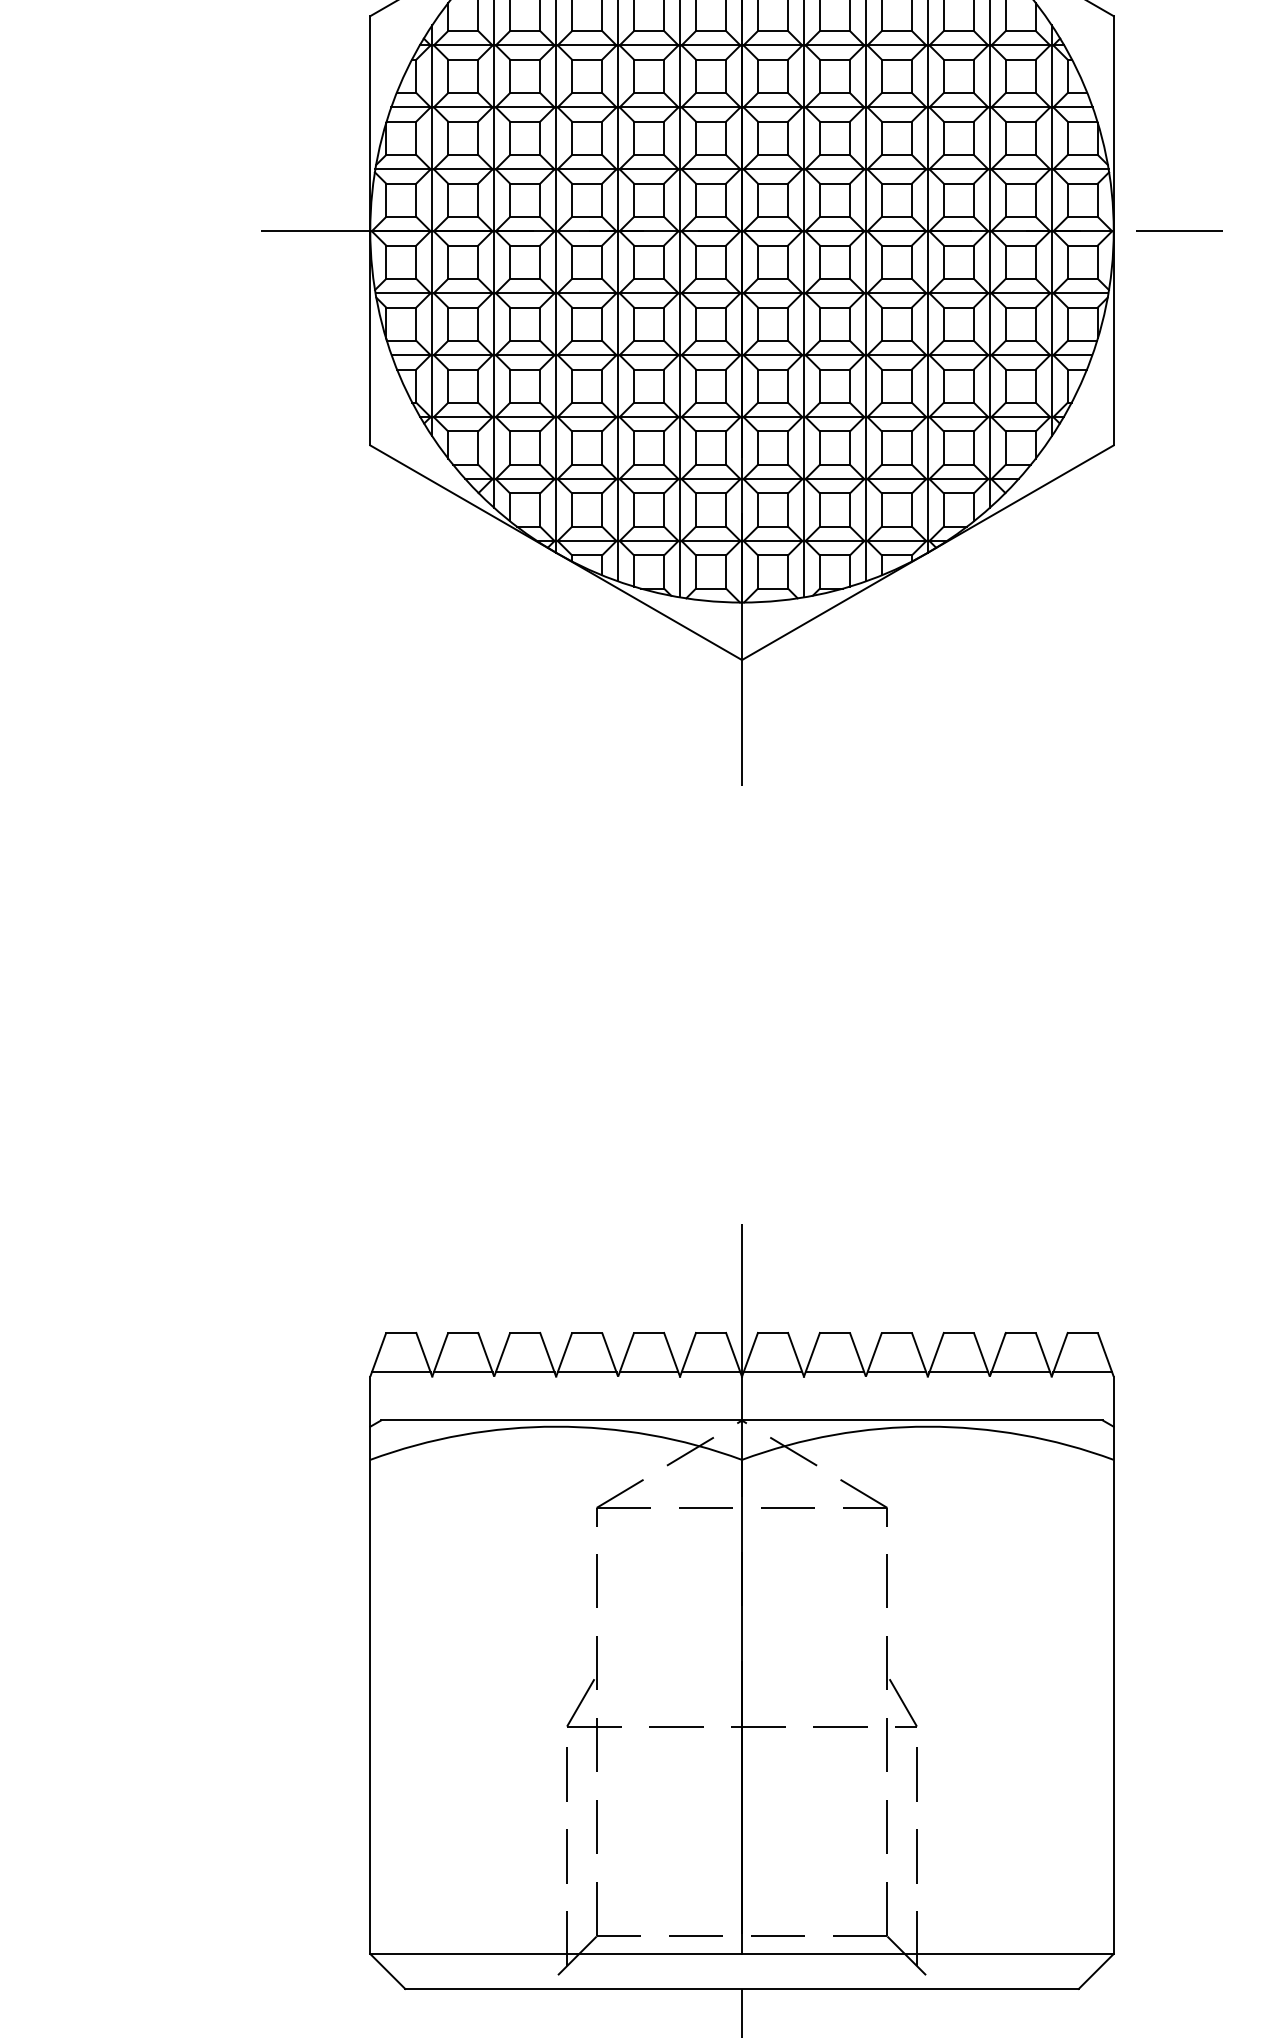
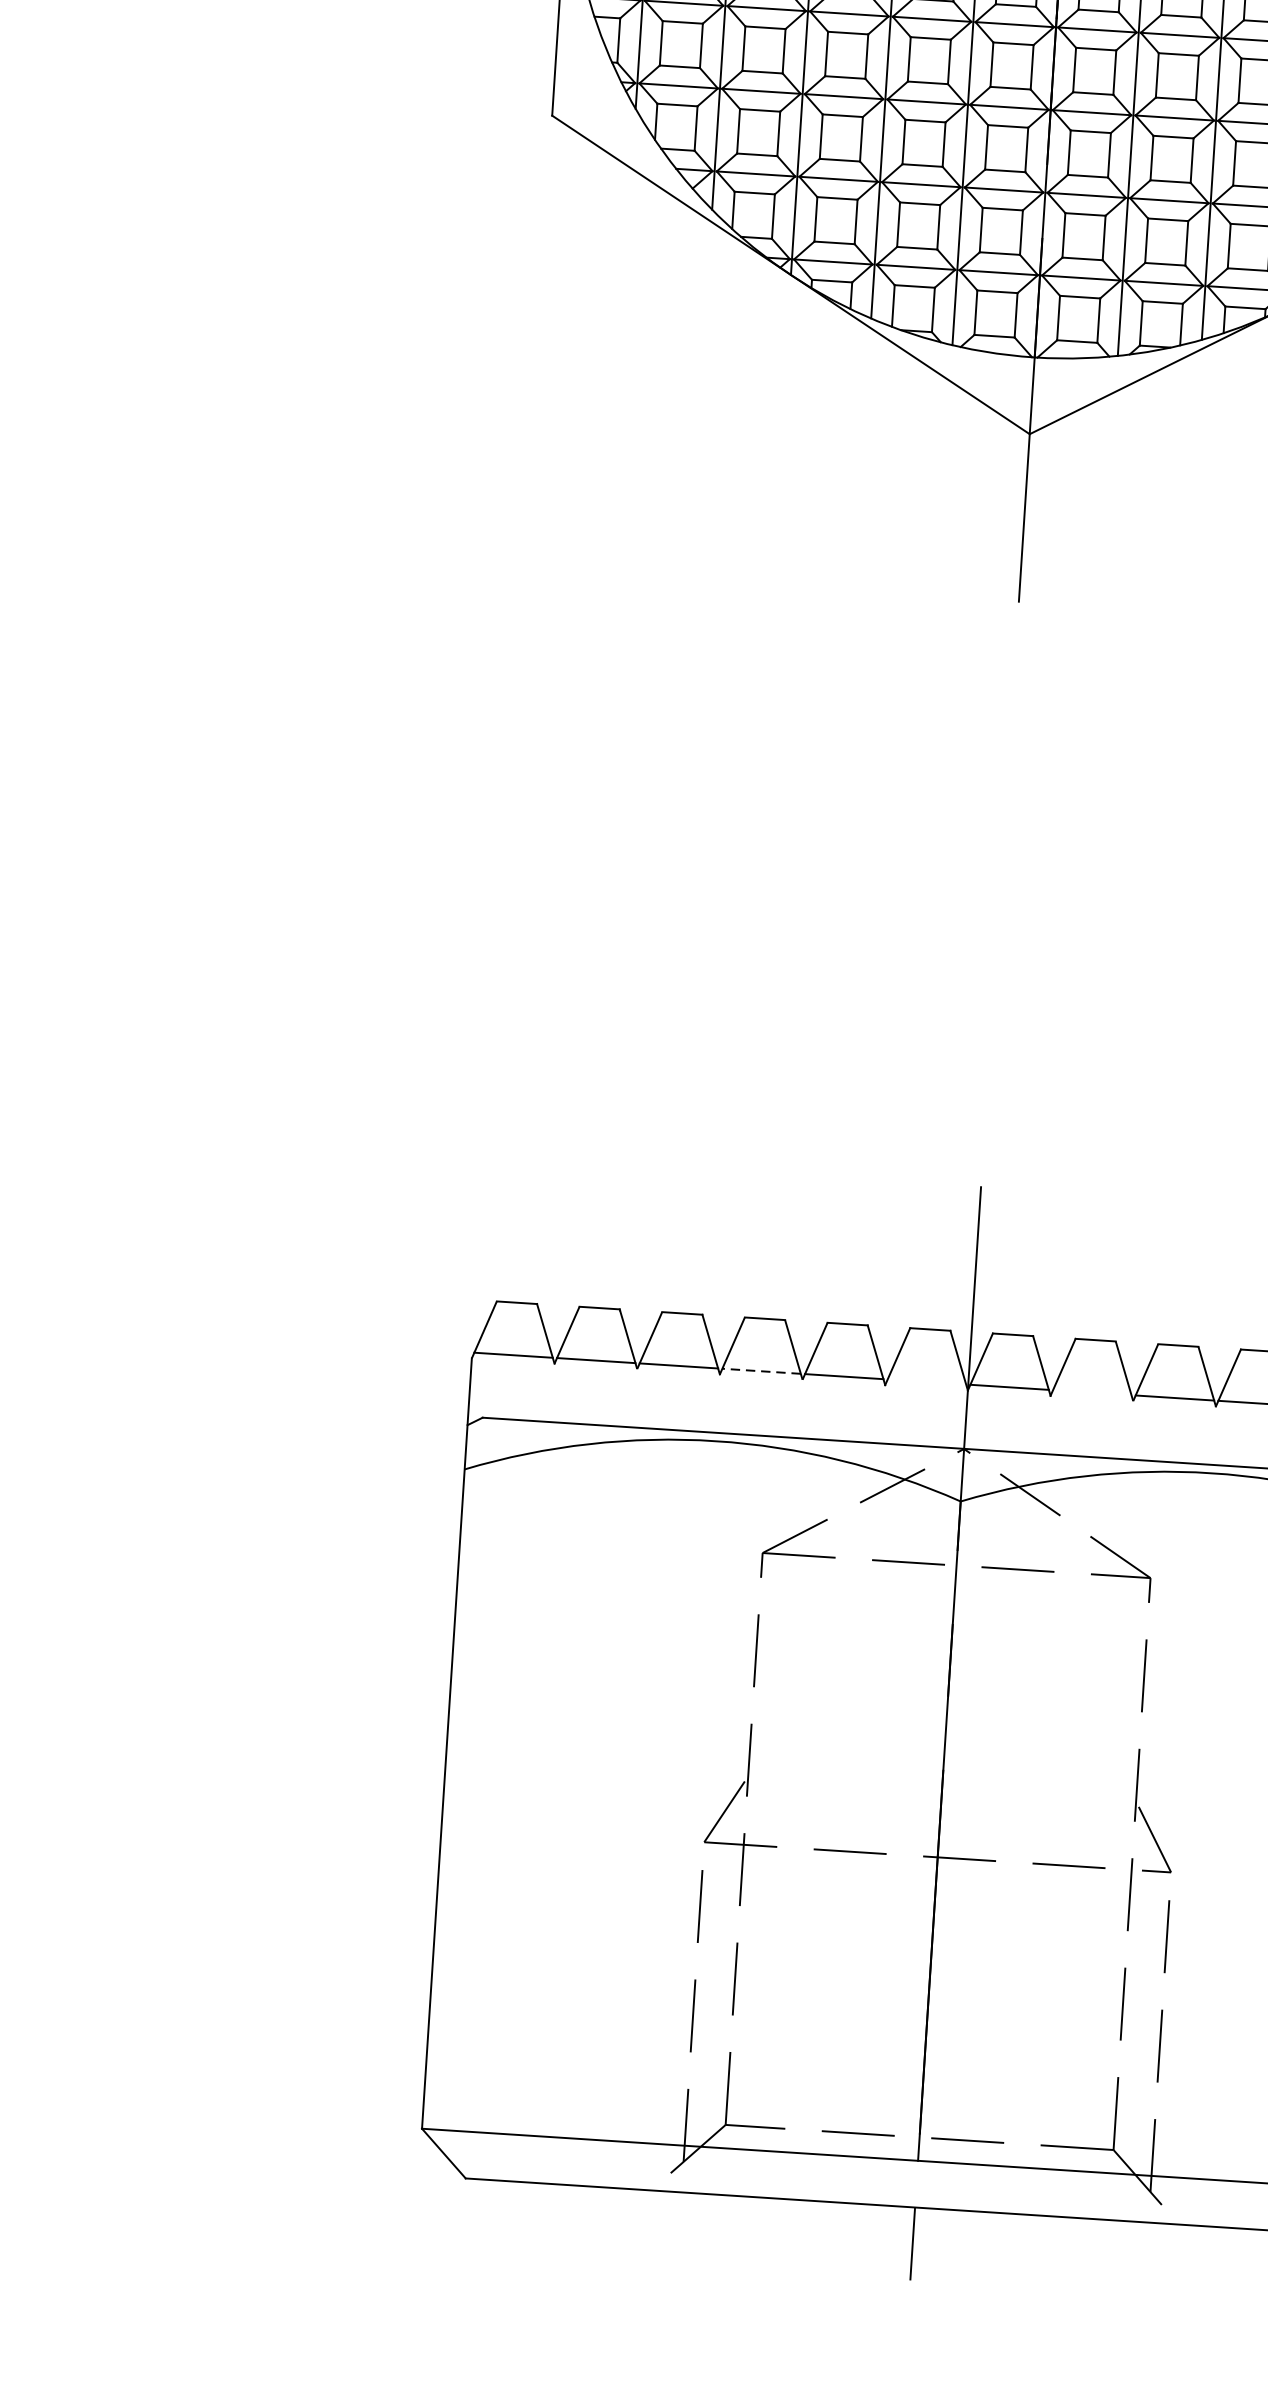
line: (586, 1372) -> (760, 1371), solid -> dashed
line: (710, 1372) -> (926, 1382), removed
line: (834, 1372) -> (1091, 1392), removed

